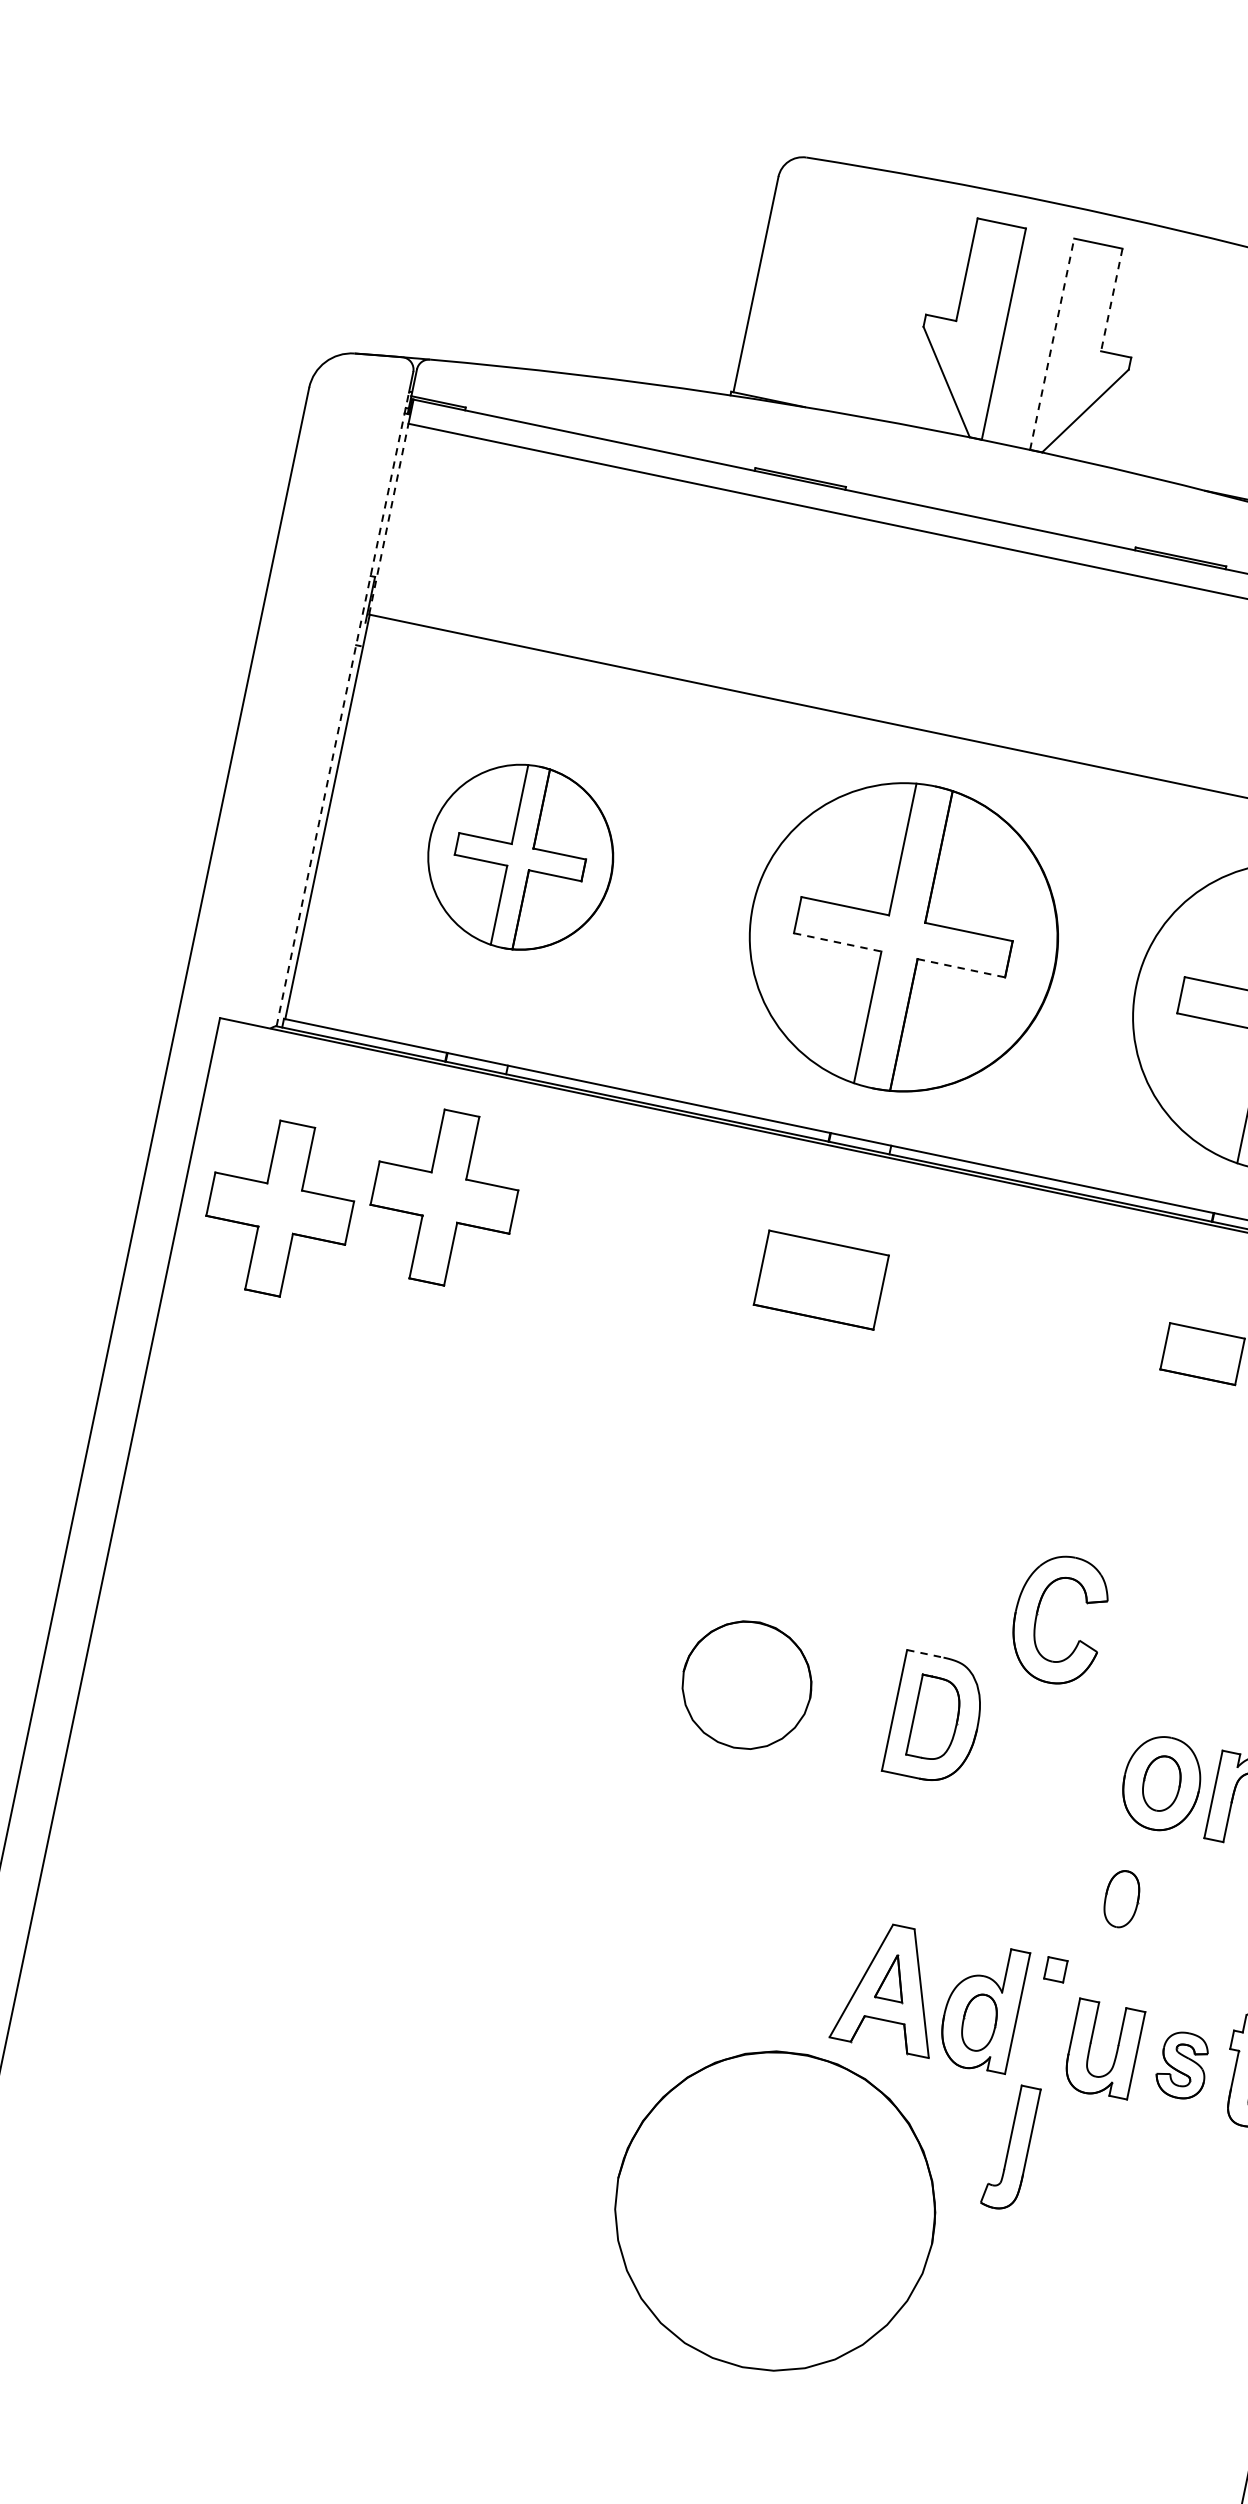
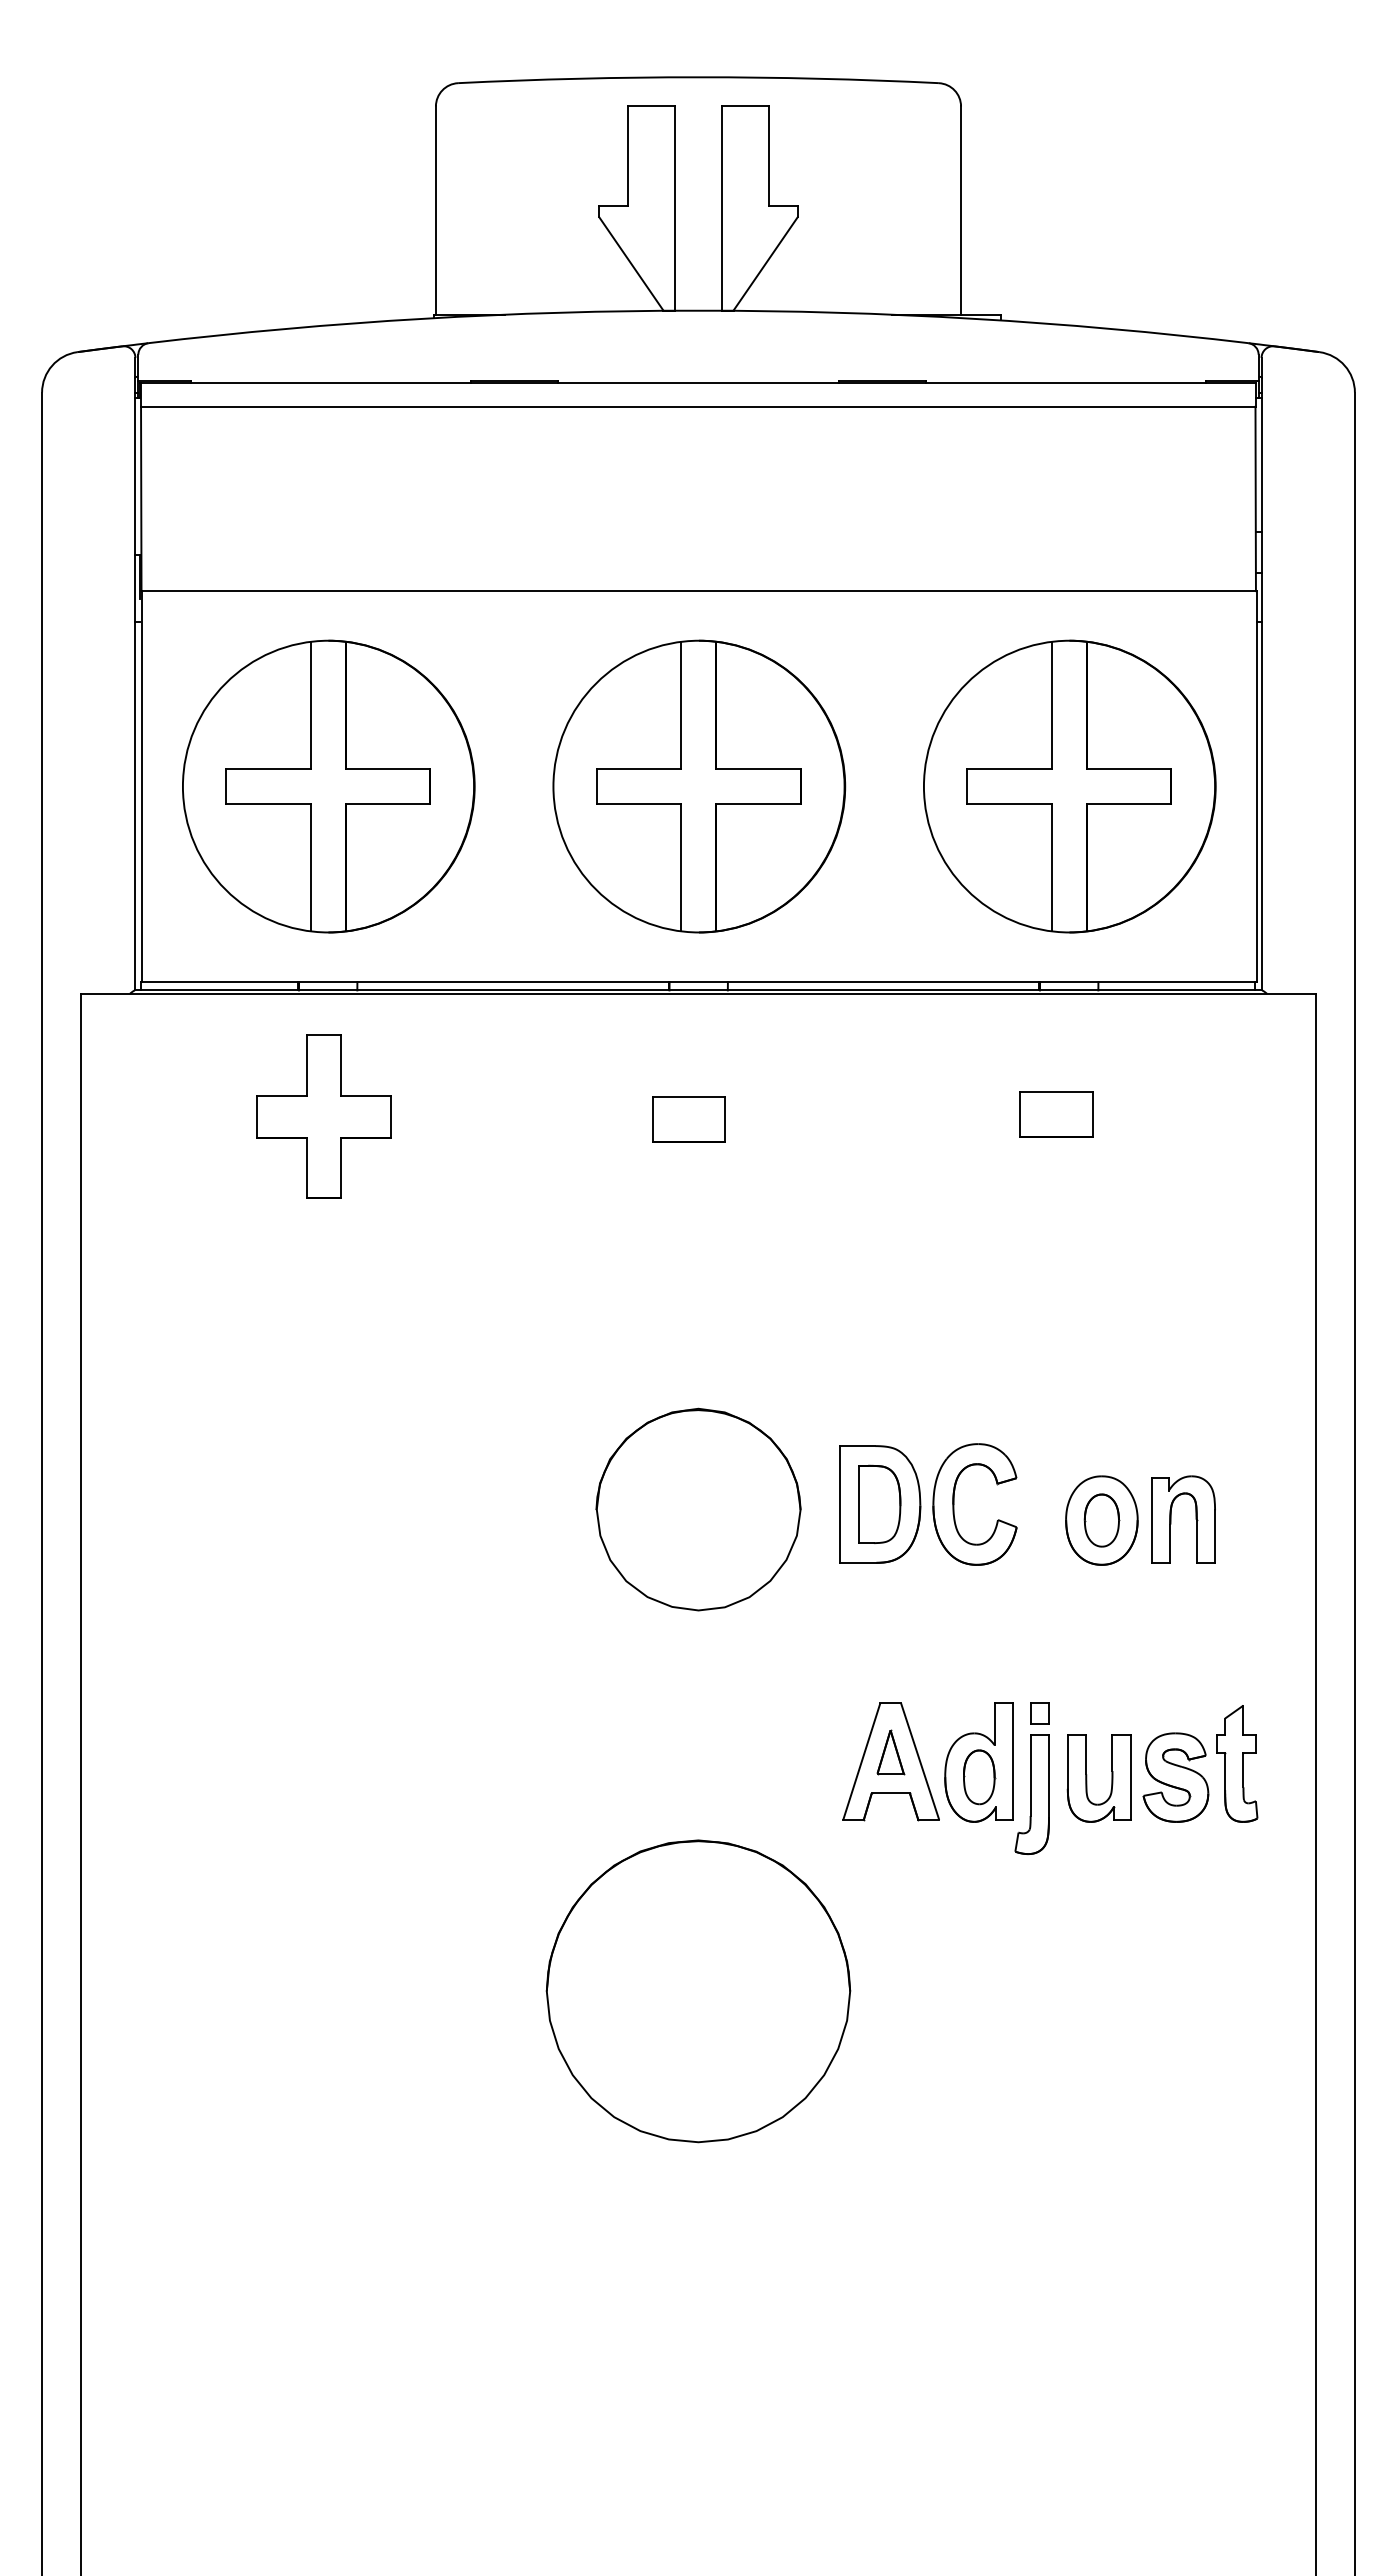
line: (1111, 300) -> (768, 156), dashed -> solid
line: (1051, 344) -> (721, 208), dashed -> solid
line: (389, 518) -> (141, 498), dashed -> solid
line: (342, 708) -> (135, 683), dashed -> solid
part: (520, 857) -> (328, 786), size x1.67
line: (838, 942) -> (639, 804), dashed -> solid
line: (962, 968) -> (759, 804), dashed -> solid
part: (279, 1208) -> (173, 1158), removed
part: (820, 1279) -> (688, 1119), size x0.62
part: (1037, 1615) -> (954, 1504), moved
line: (924, 1654) -> (857, 1446), dashed -> solid
part: (746, 1684) -> (698, 1509), size x1.67
part: (1122, 1899) -> (1087, 1635), removed
part: (1182, 2065) -> (1175, 1777), size x1.43
part: (1009, 2146) -> (1031, 1794), moved
part: (775, 2211) -> (698, 1991), moved

